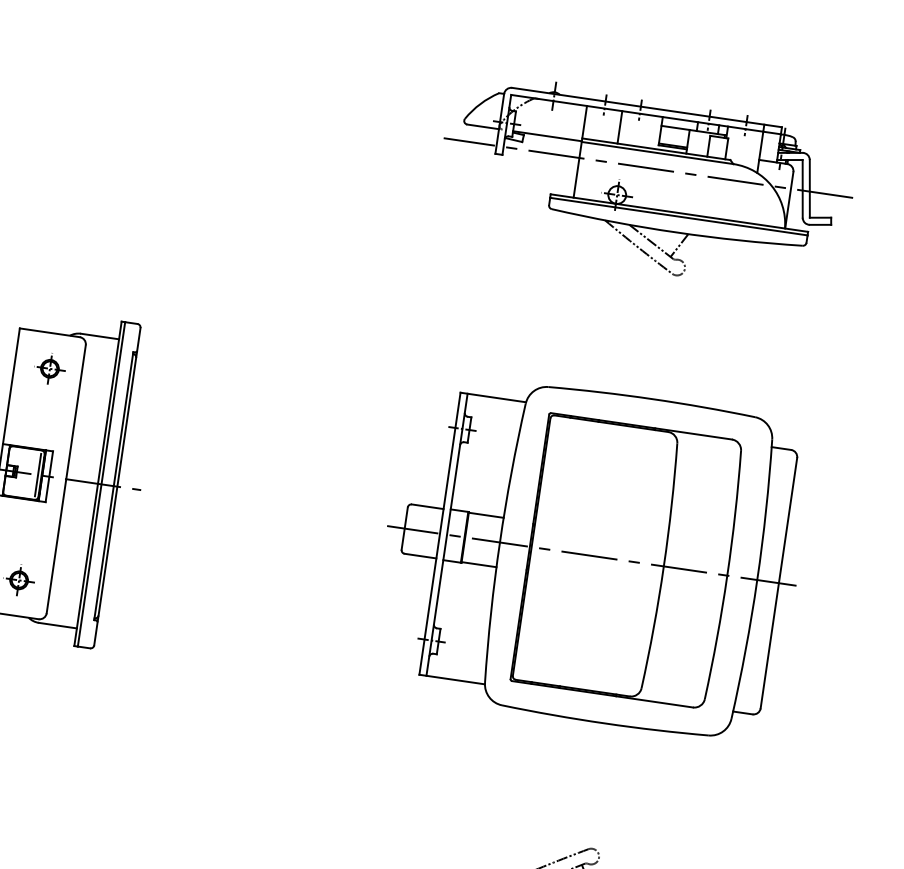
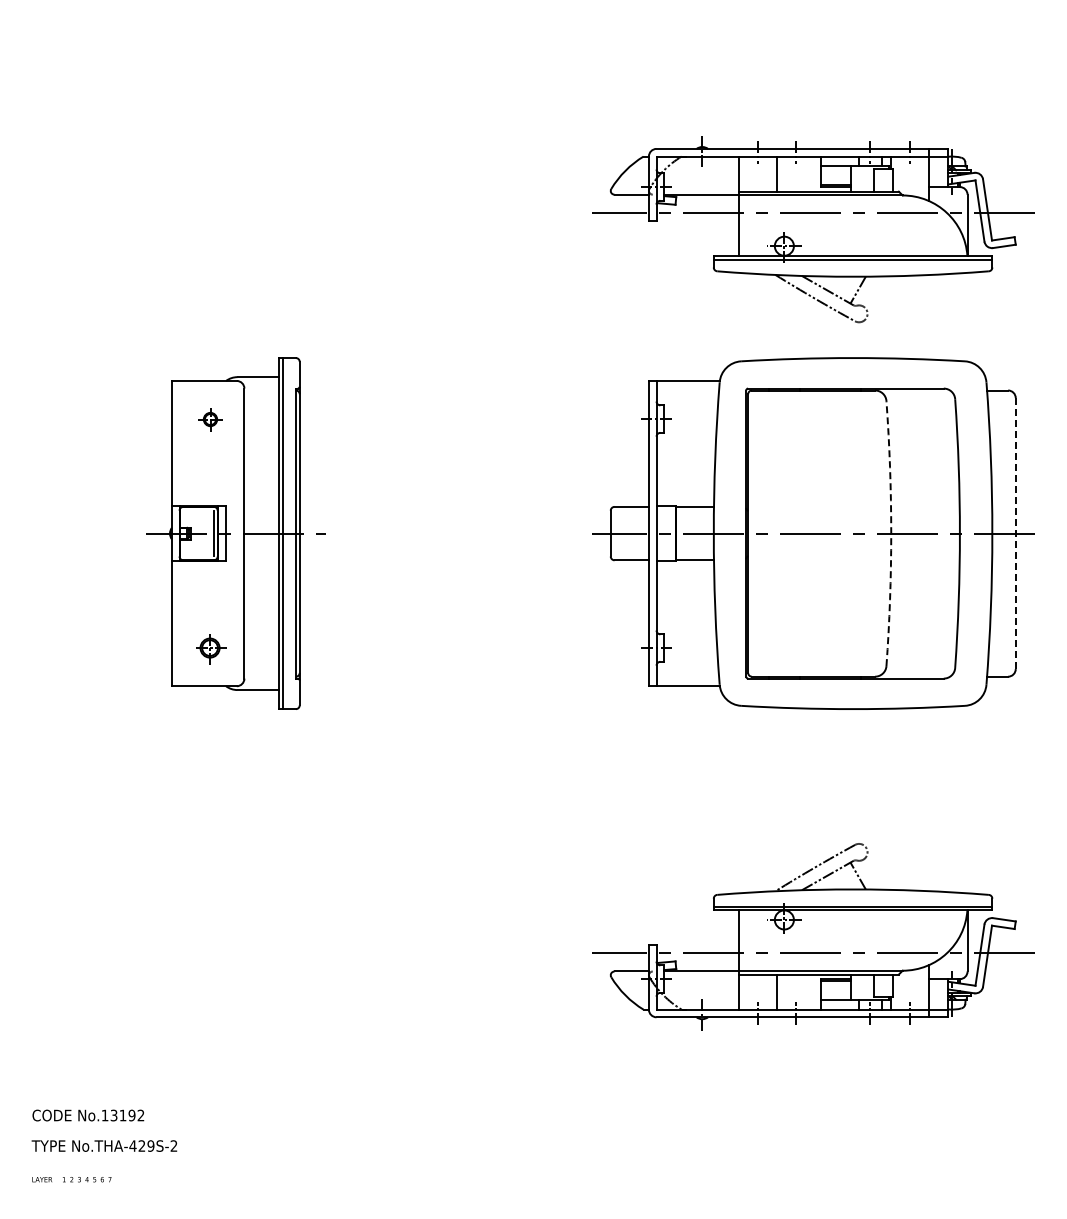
part: (646, 183) -> (813, 229), moved
part: (51, 370) -> (211, 420), size x0.7
arc: (664, 566) -> (891, 533), solid -> dashed
line: (778, 583) -> (1015, 534), solid -> dashed

